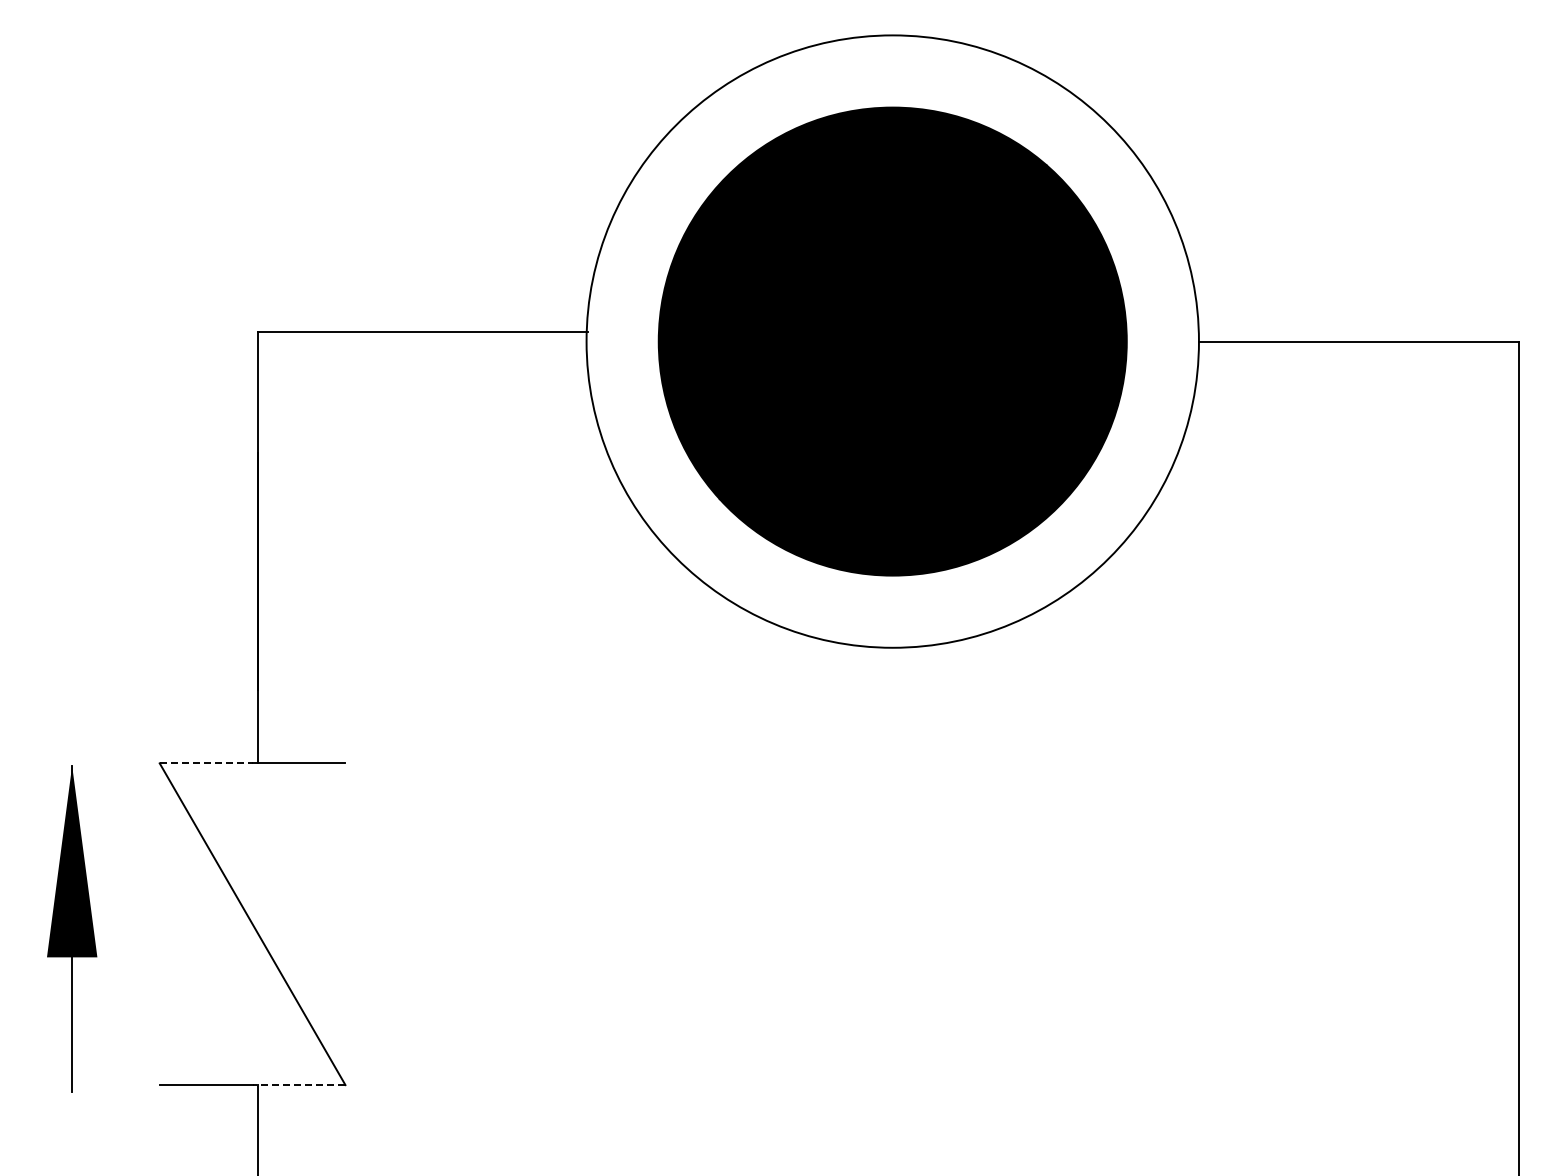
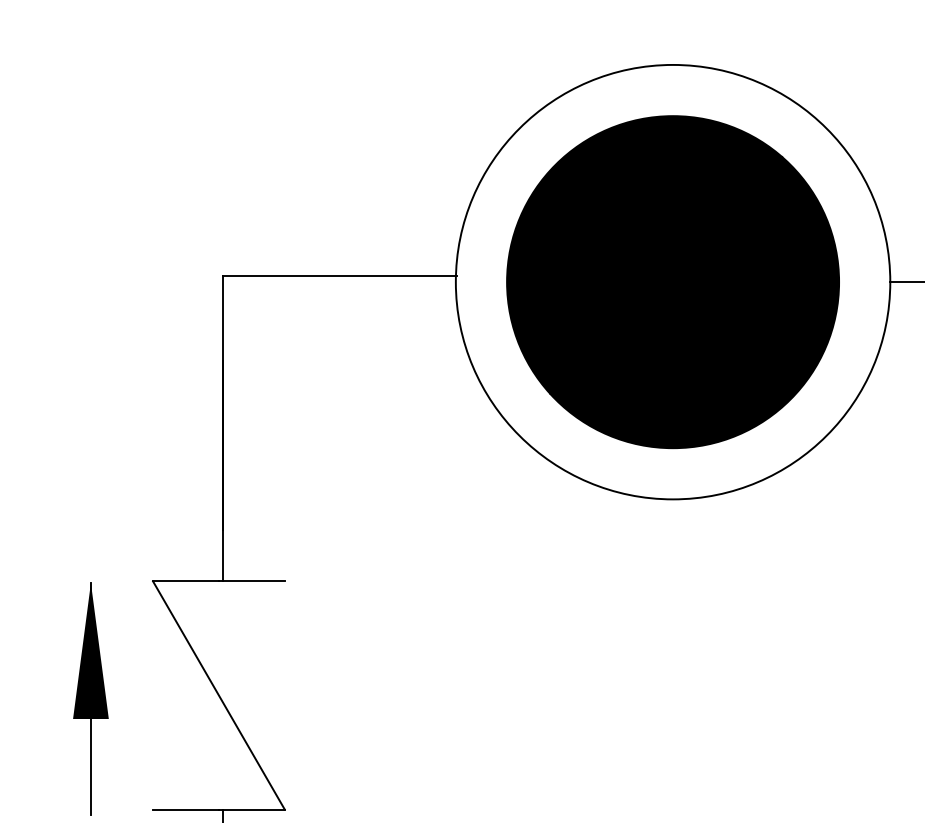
line: (206, 763) -> (186, 581), dashed -> solid
line: (298, 1085) -> (251, 809), dashed -> solid

